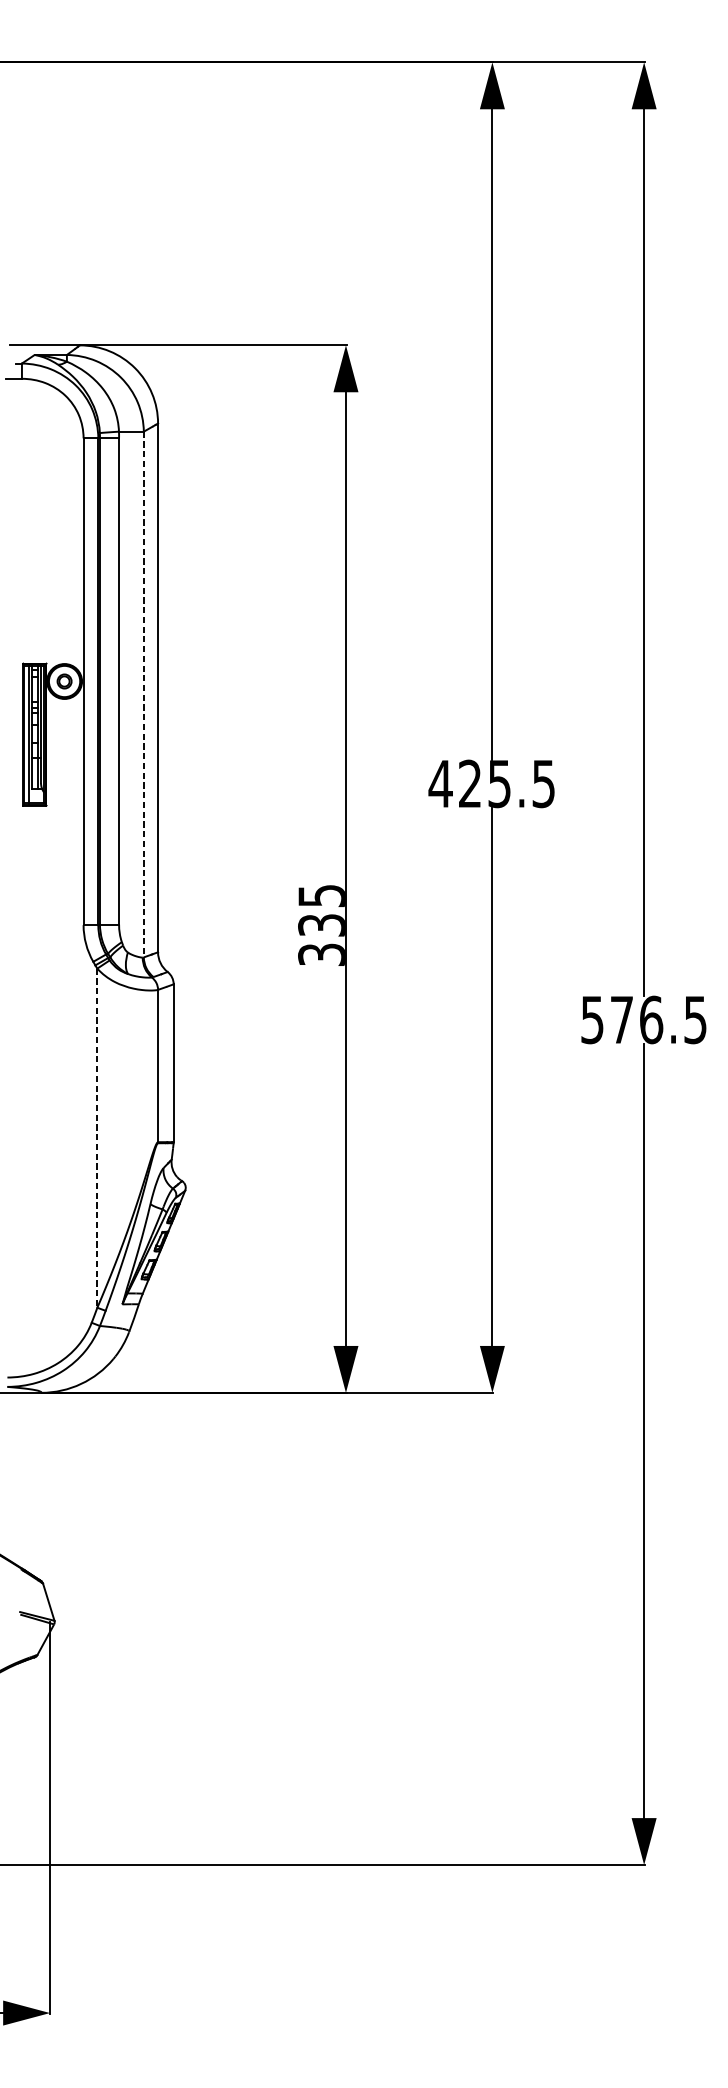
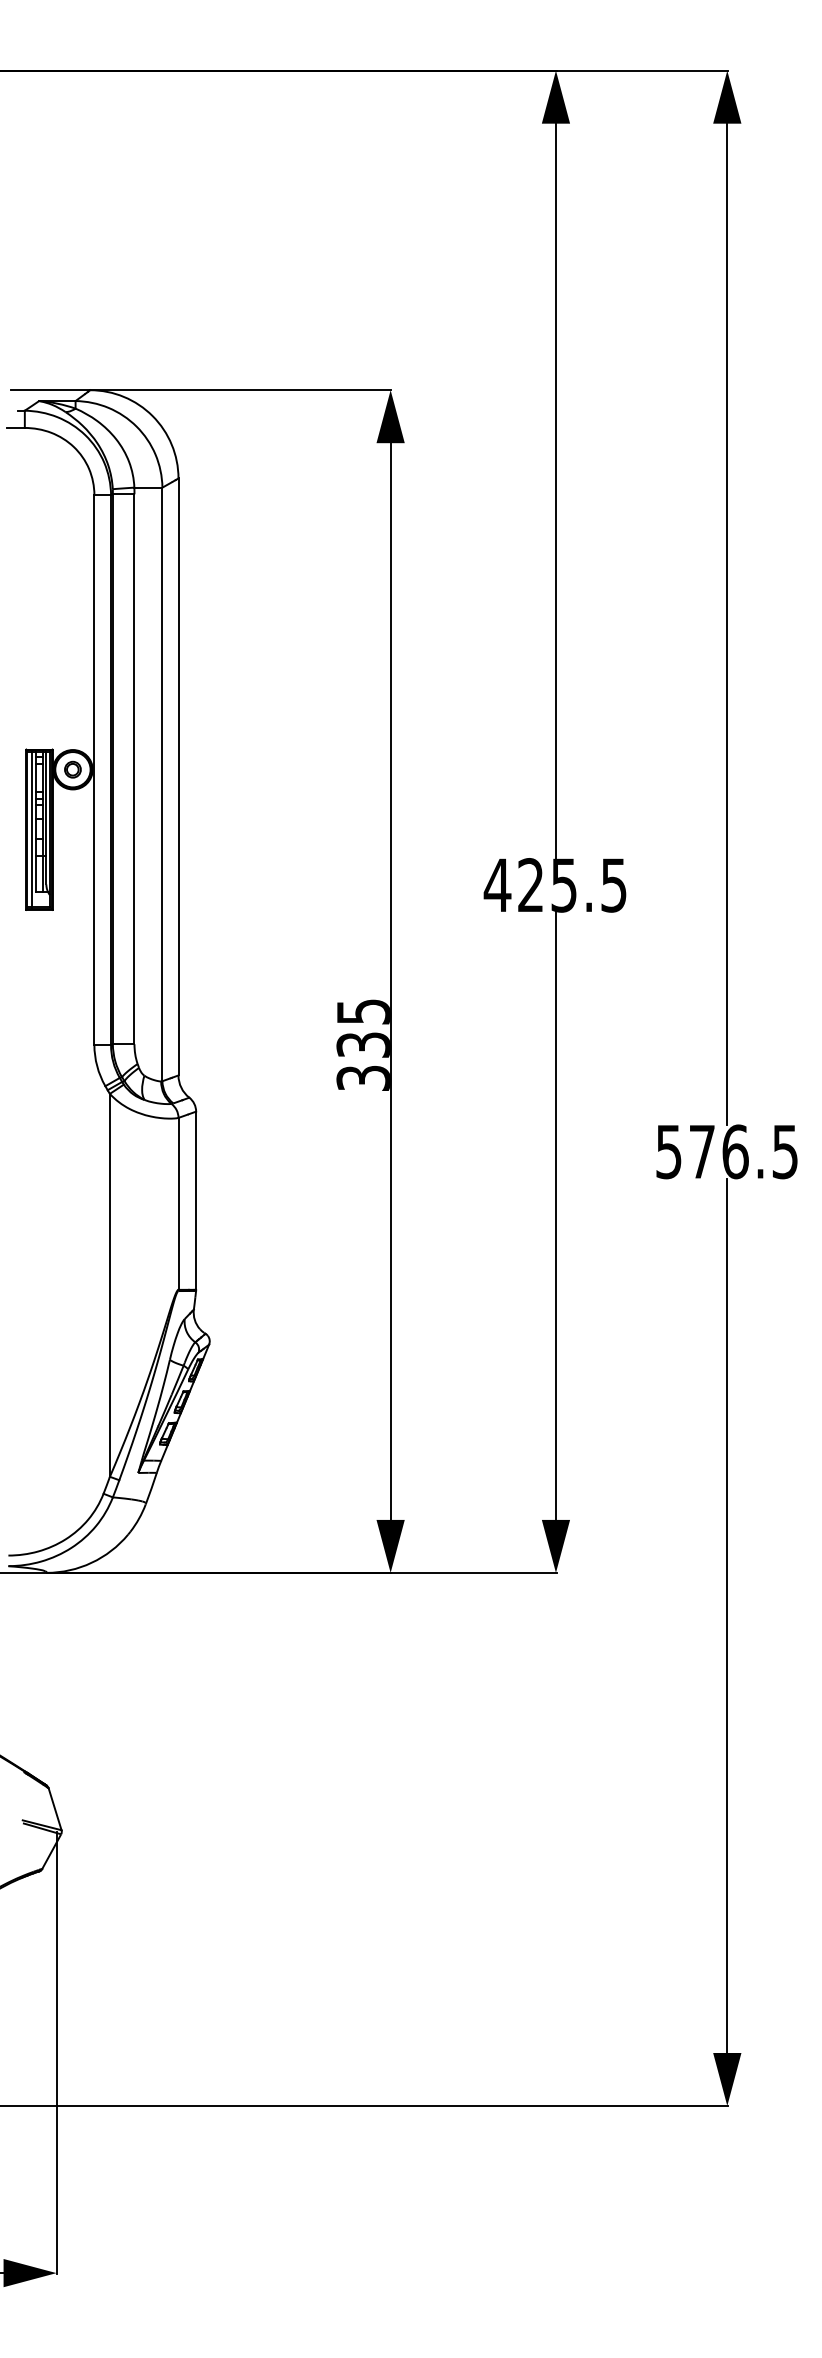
line: (143, 694) -> (162, 784), dashed -> solid
line: (96, 1138) -> (109, 1285), dashed -> solid

